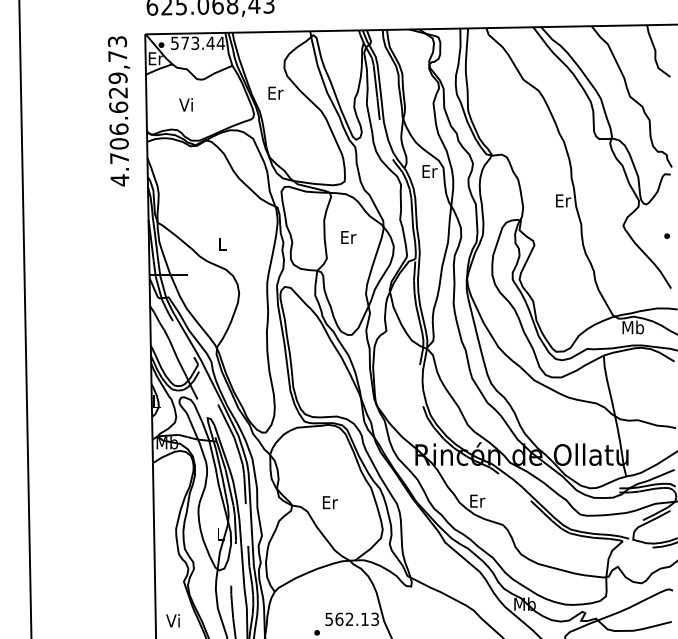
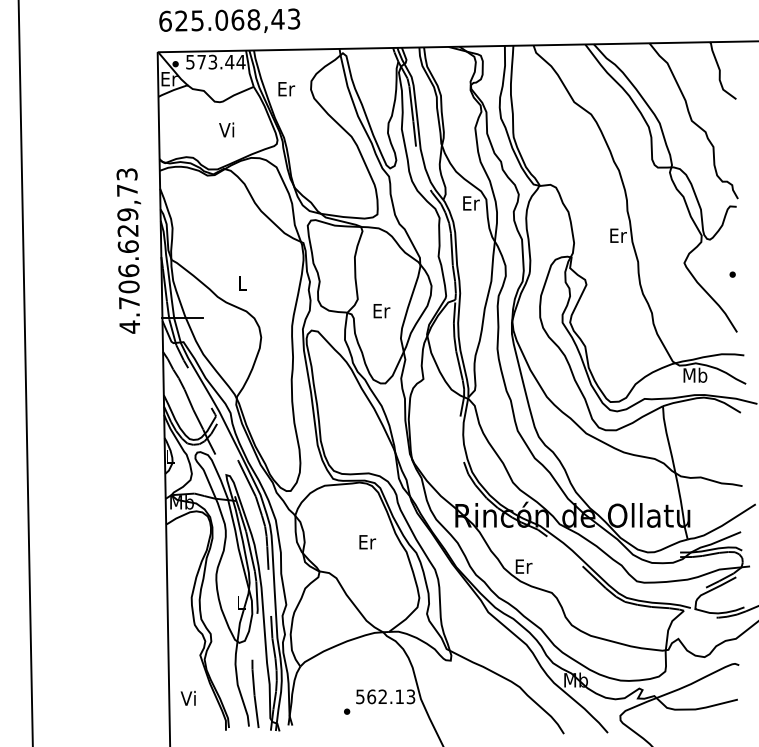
text: (275, 93) -> (286, 89), moved
text: (185, 104) -> (226, 129), moved
text: (118, 110) -> (128, 250), moved
text: (348, 237) -> (381, 311), moved
text: (330, 502) -> (367, 542), moved

